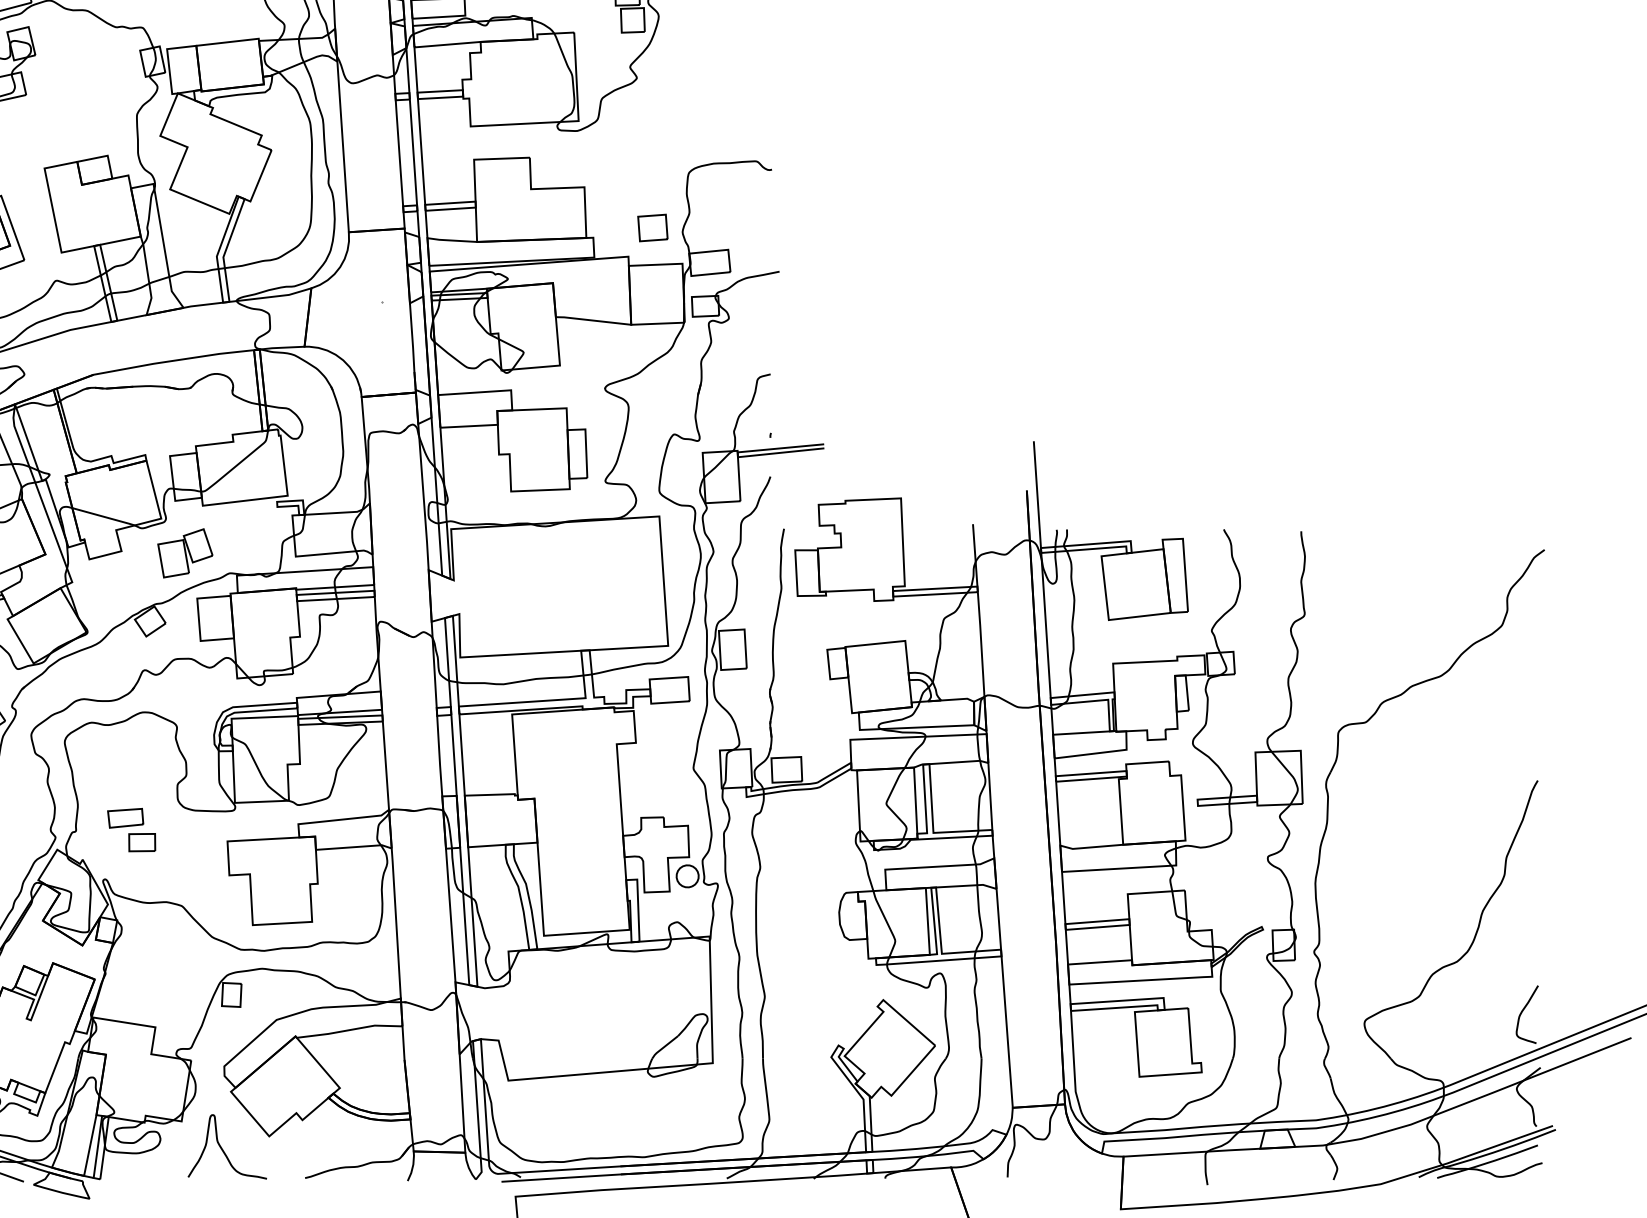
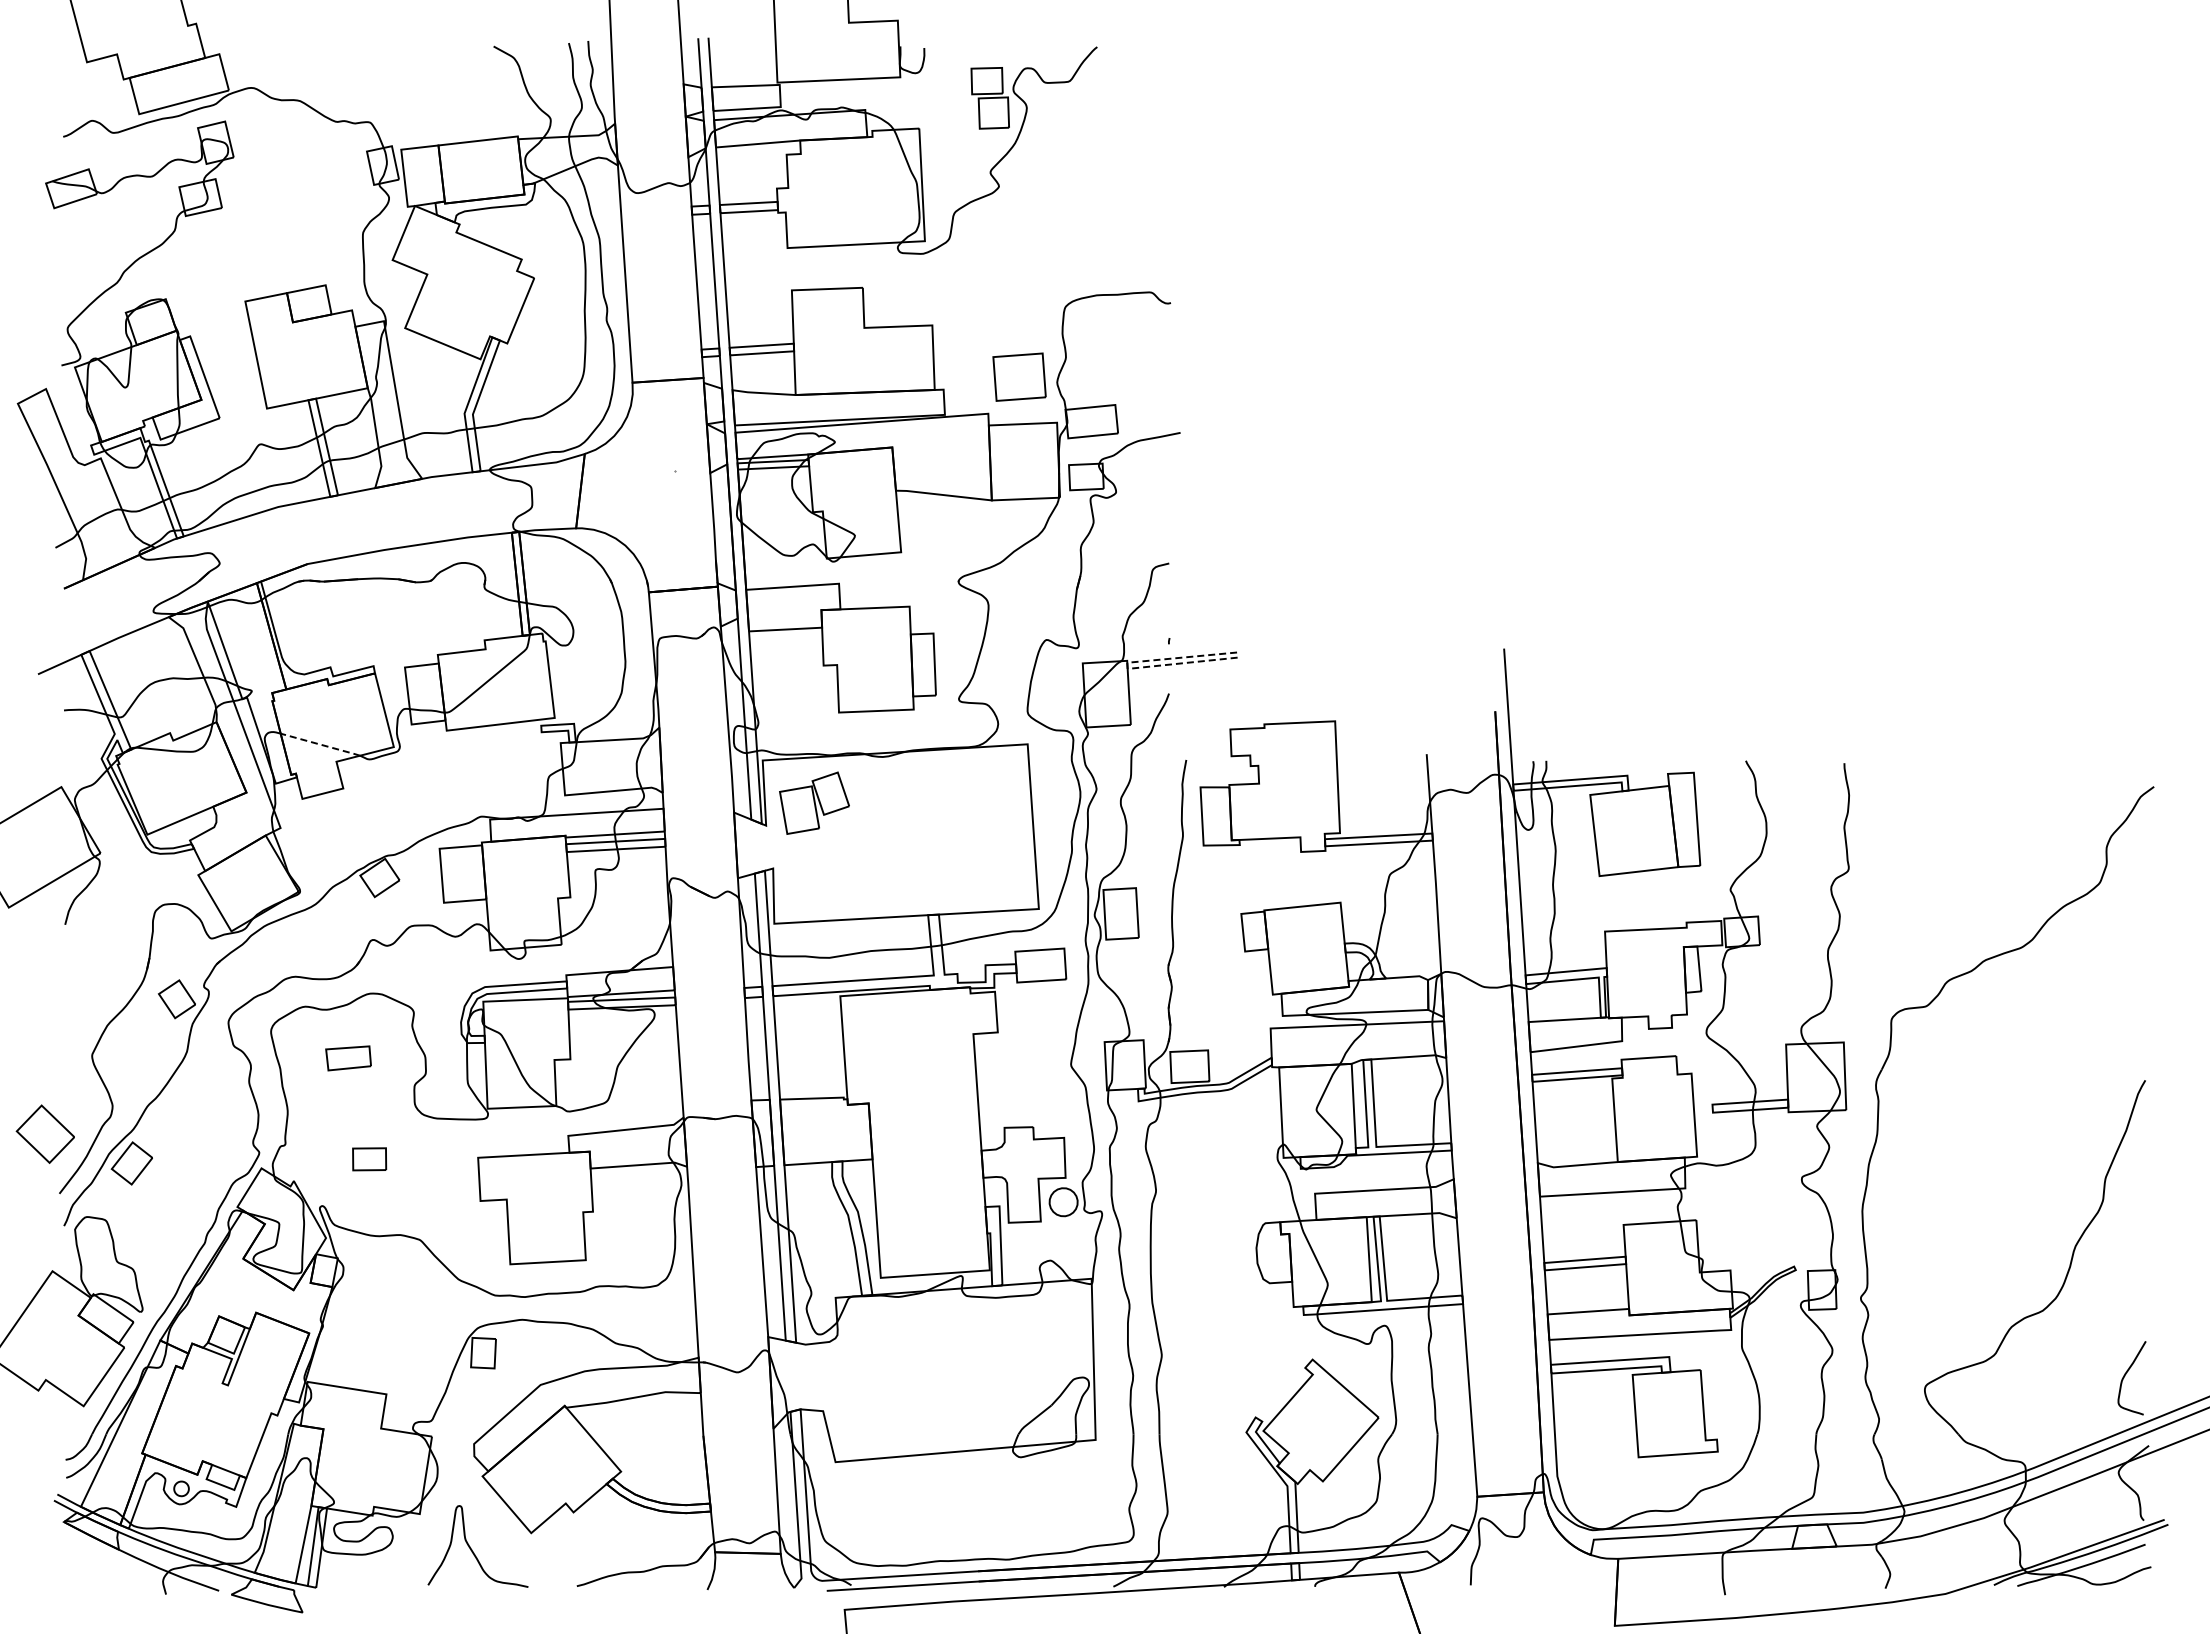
part: (652, 228) -> (1018, 377), size x1.4
line: (737, 454) -> (1127, 665), solid -> dashed
line: (103, 516) -> (320, 744), solid -> dashed
part: (185, 552) -> (814, 802), moved
part: (125, 818) -> (348, 1058), moved

